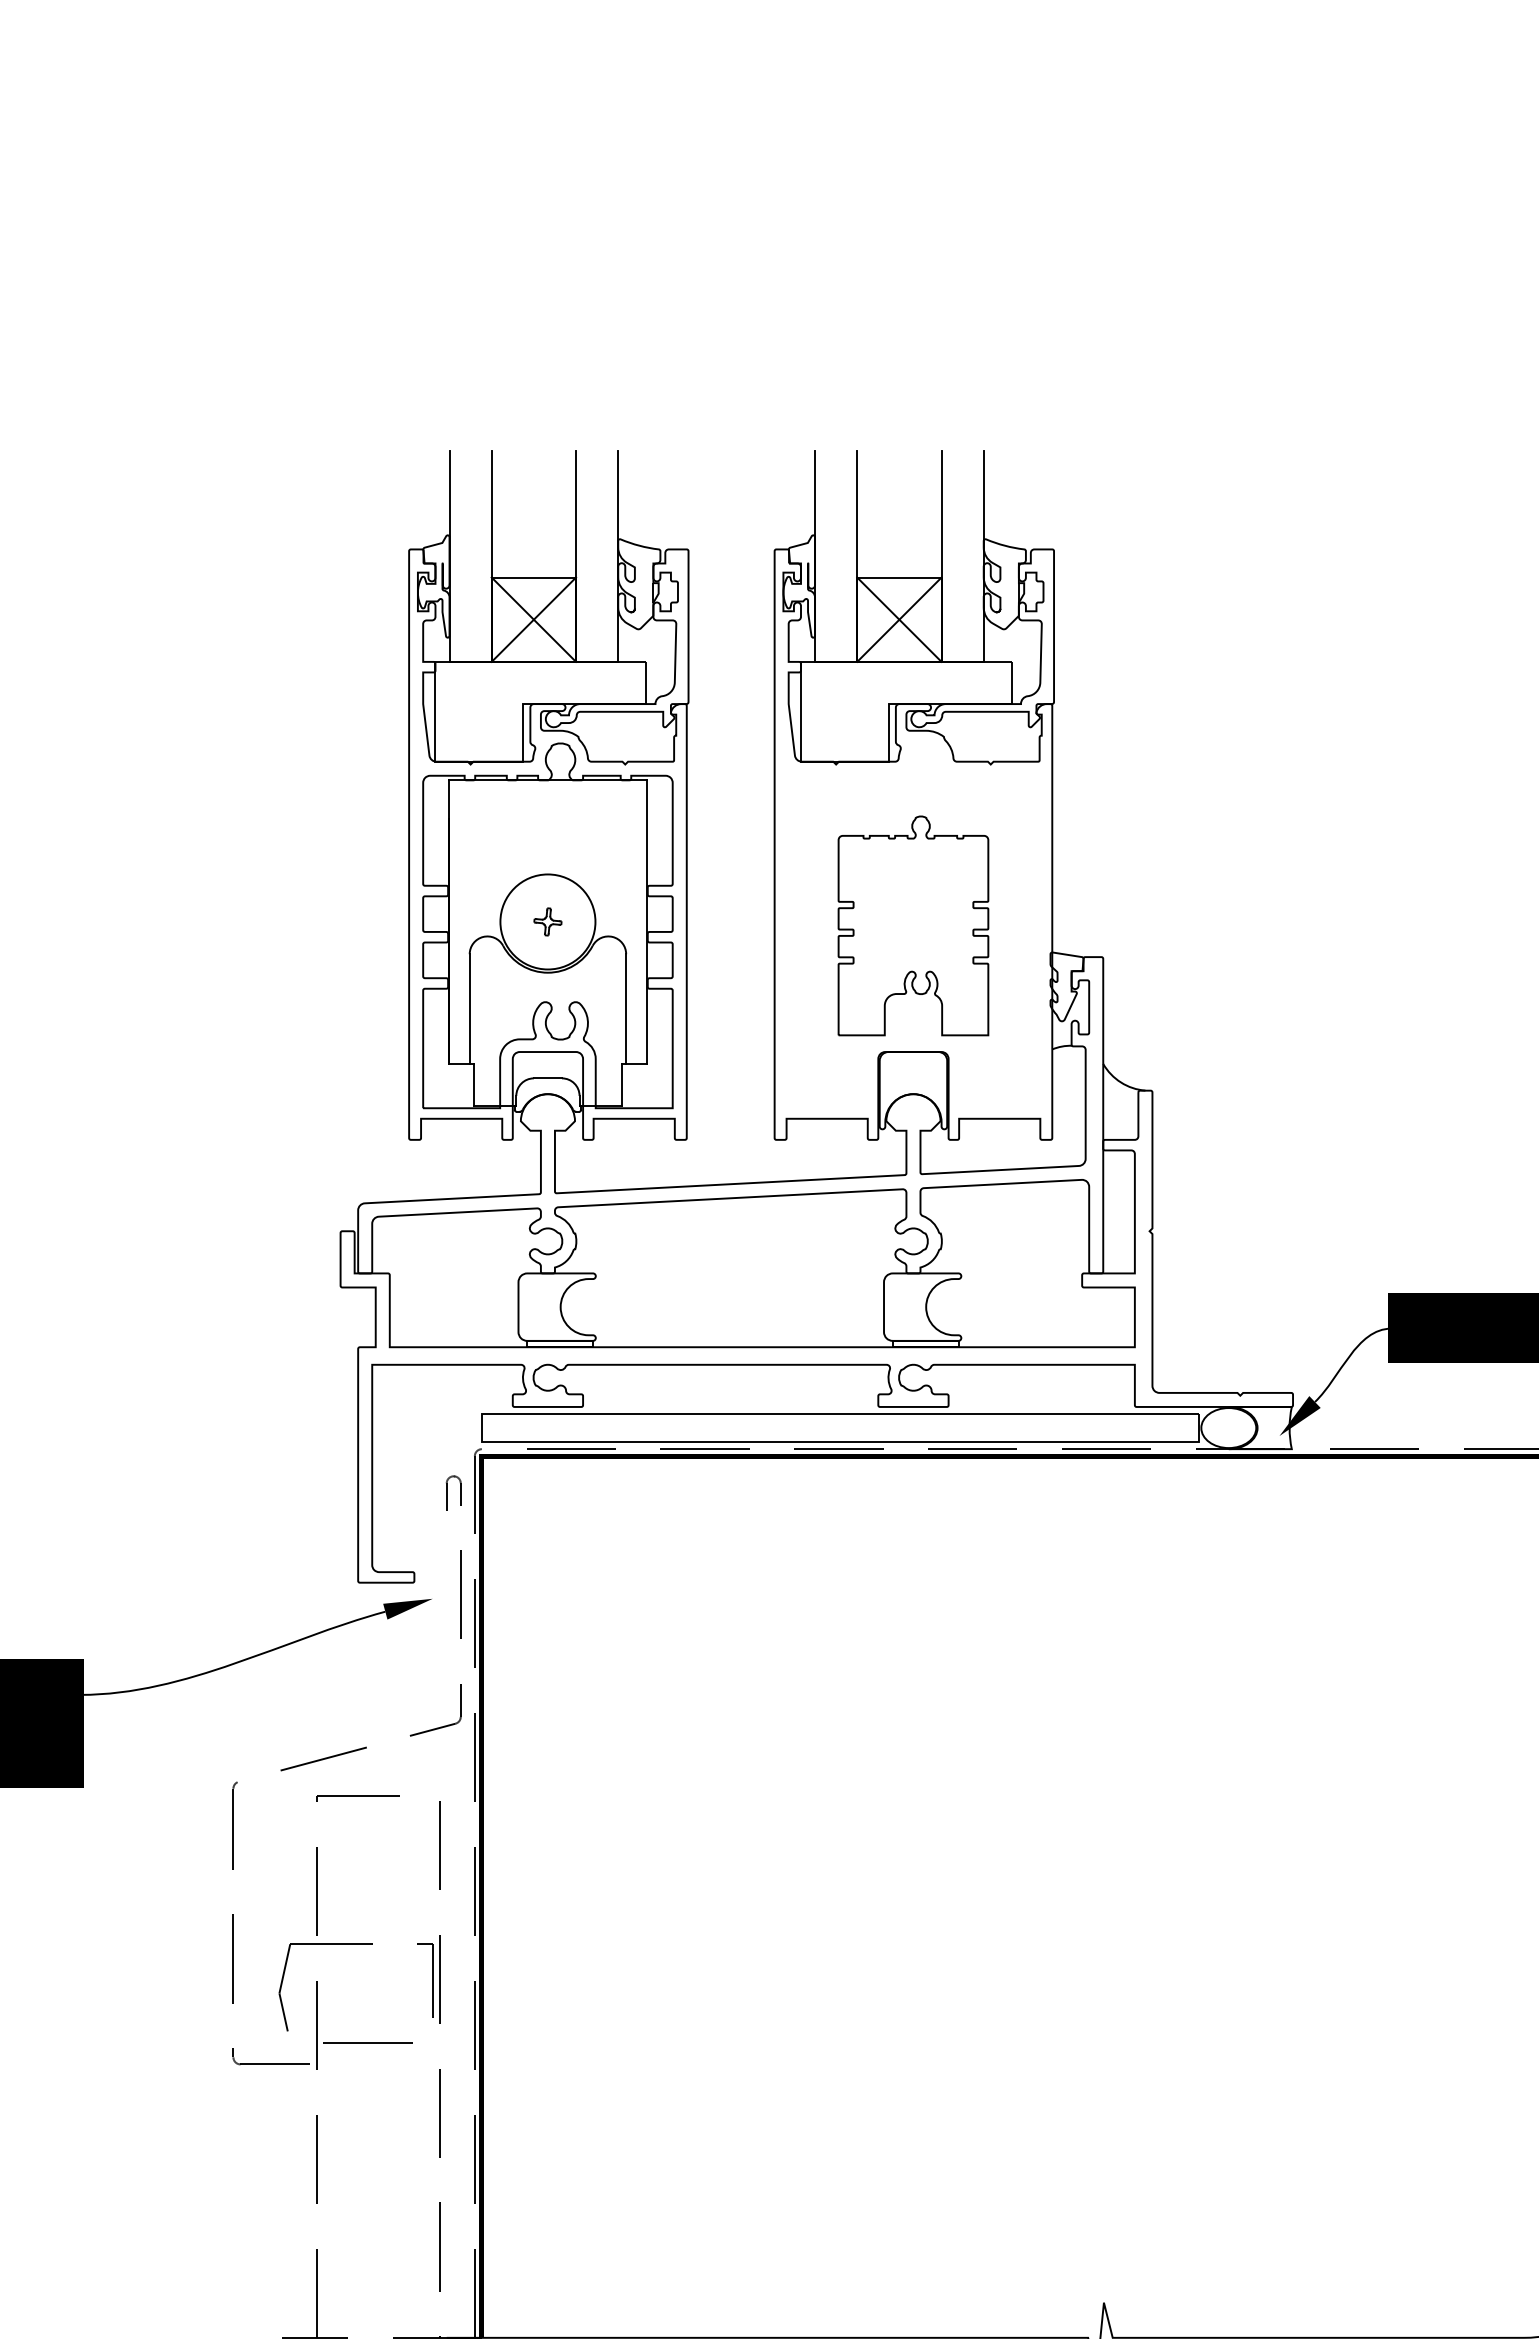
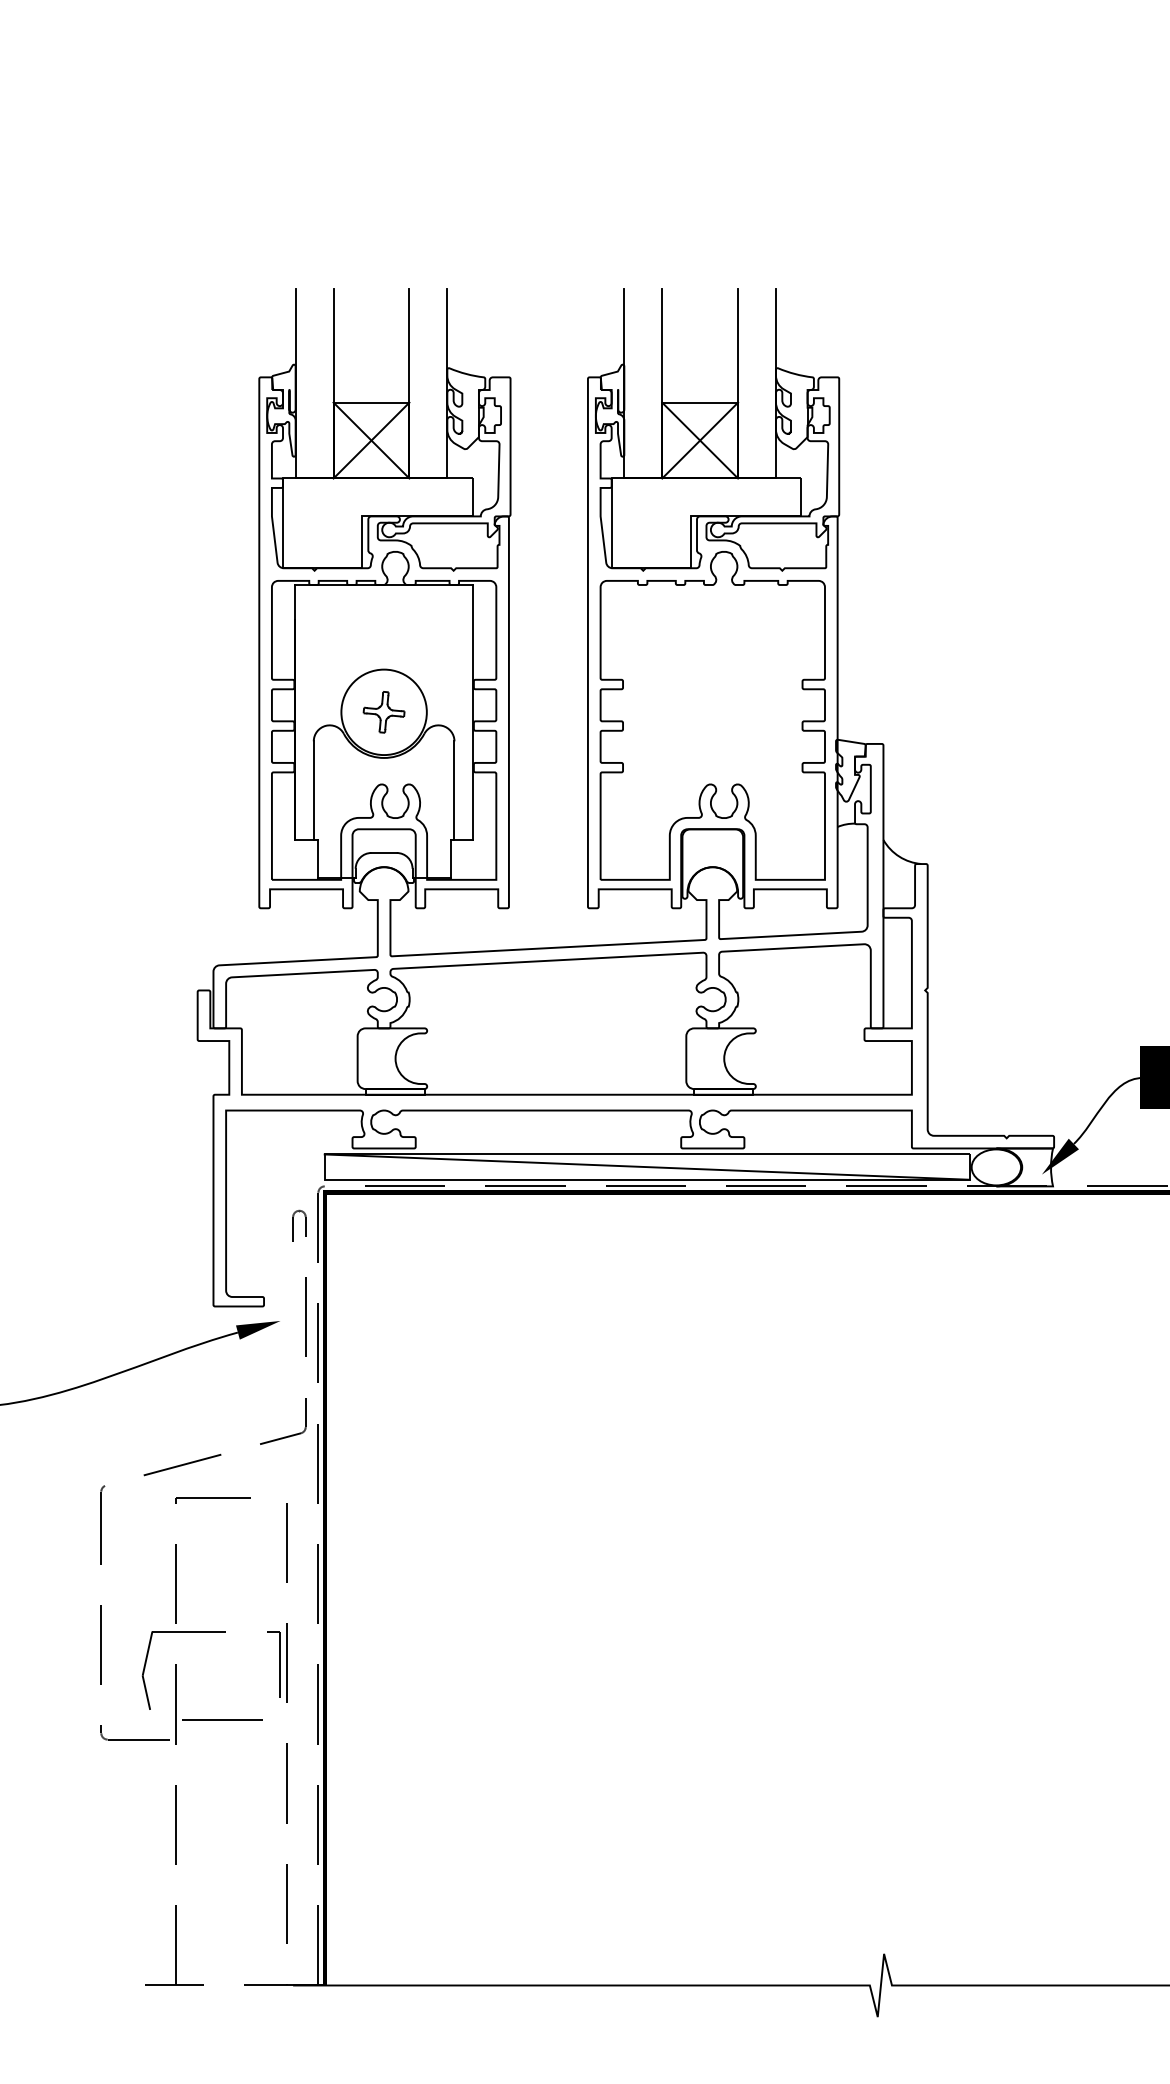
part: (547, 921) -> (383, 711), size x1.67
part: (913, 925) -> (712, 715), size x1.67
line: (840, 1427) -> (647, 1166), added

